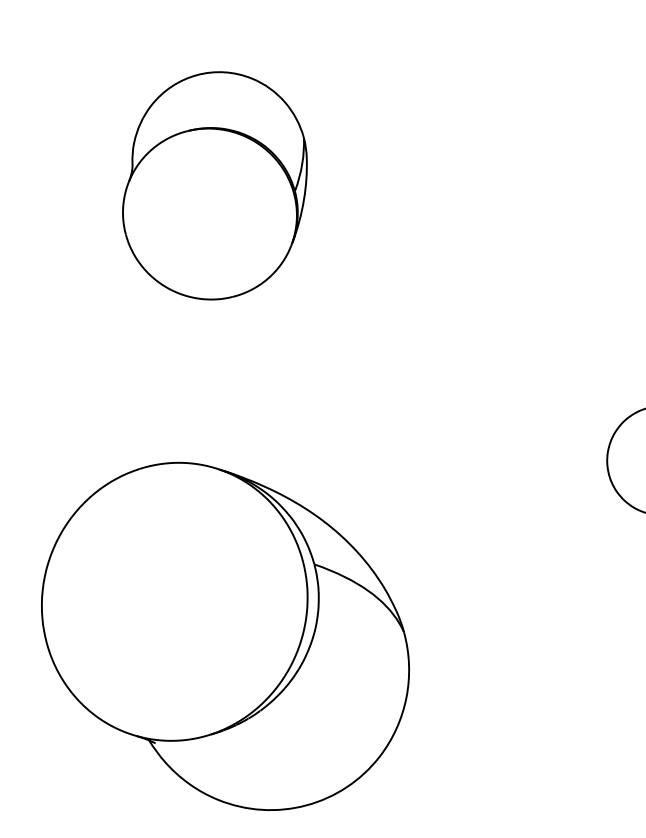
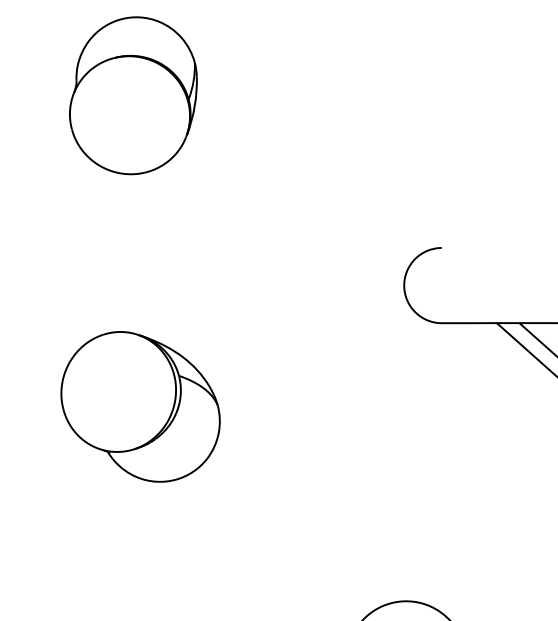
part: (225, 635) -> (140, 406), size x0.62

